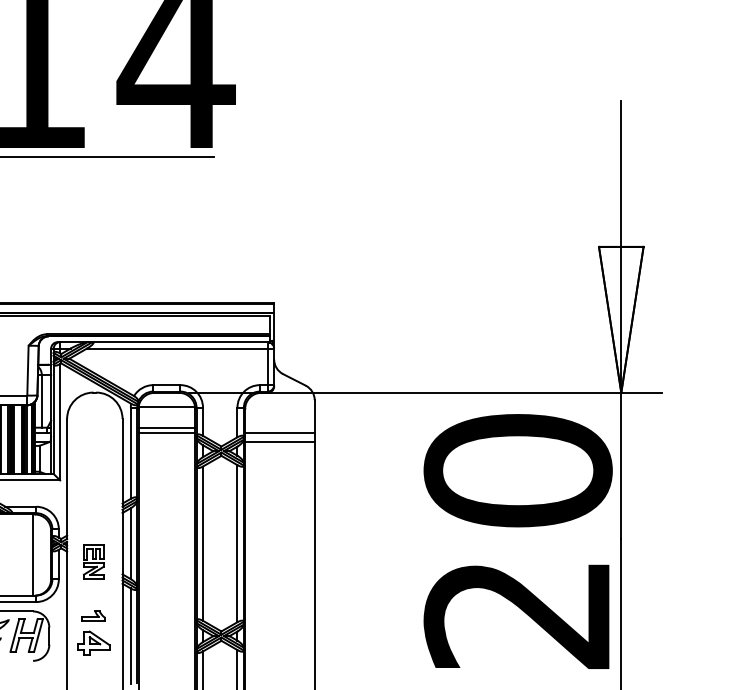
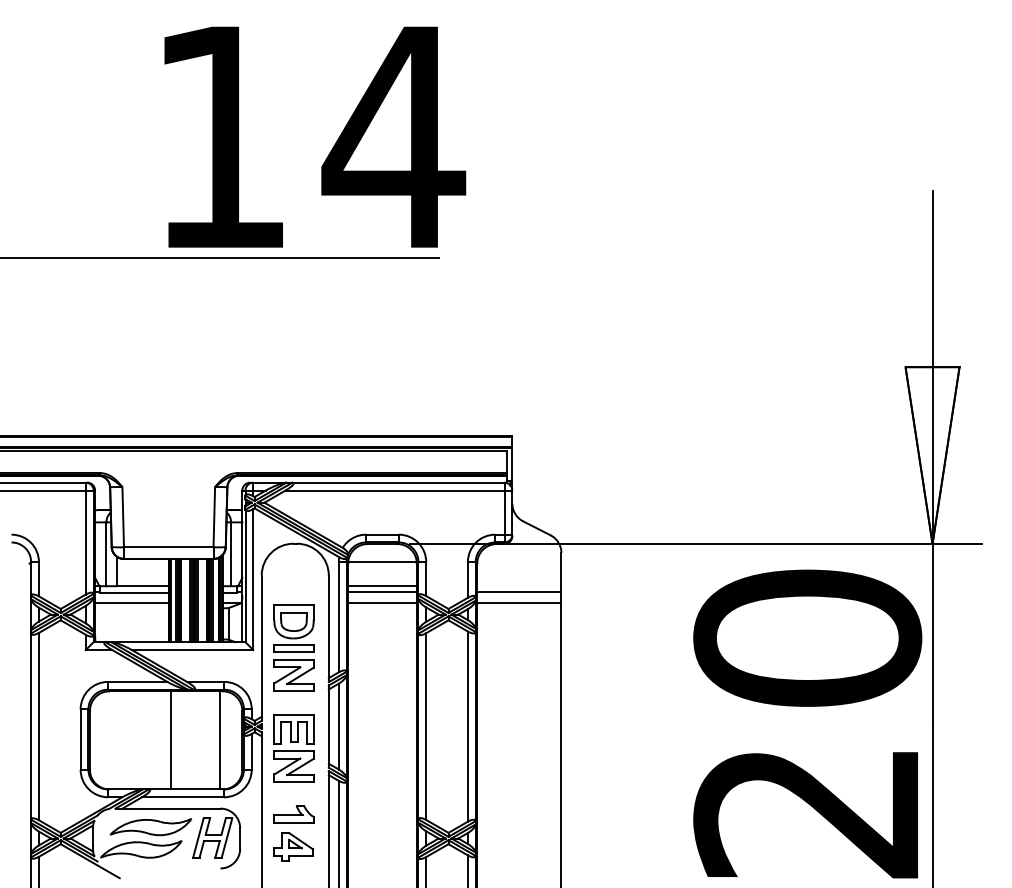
line: (166, 441) -> (382, 603), added
part: (93, 478) -> (293, 647), added
part: (93, 561) -> (293, 748), size x1.67
part: (93, 616) -> (293, 814), size x1.43

